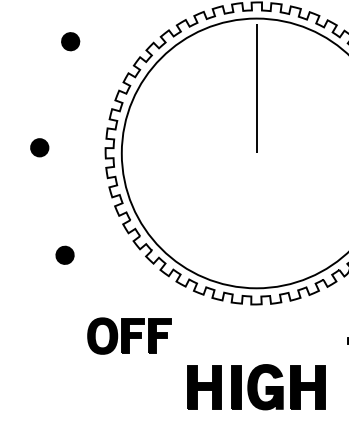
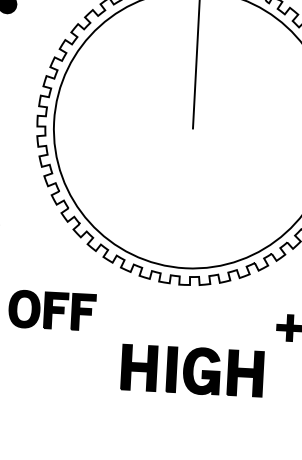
part: (256, 387) -> (192, 371), moved

